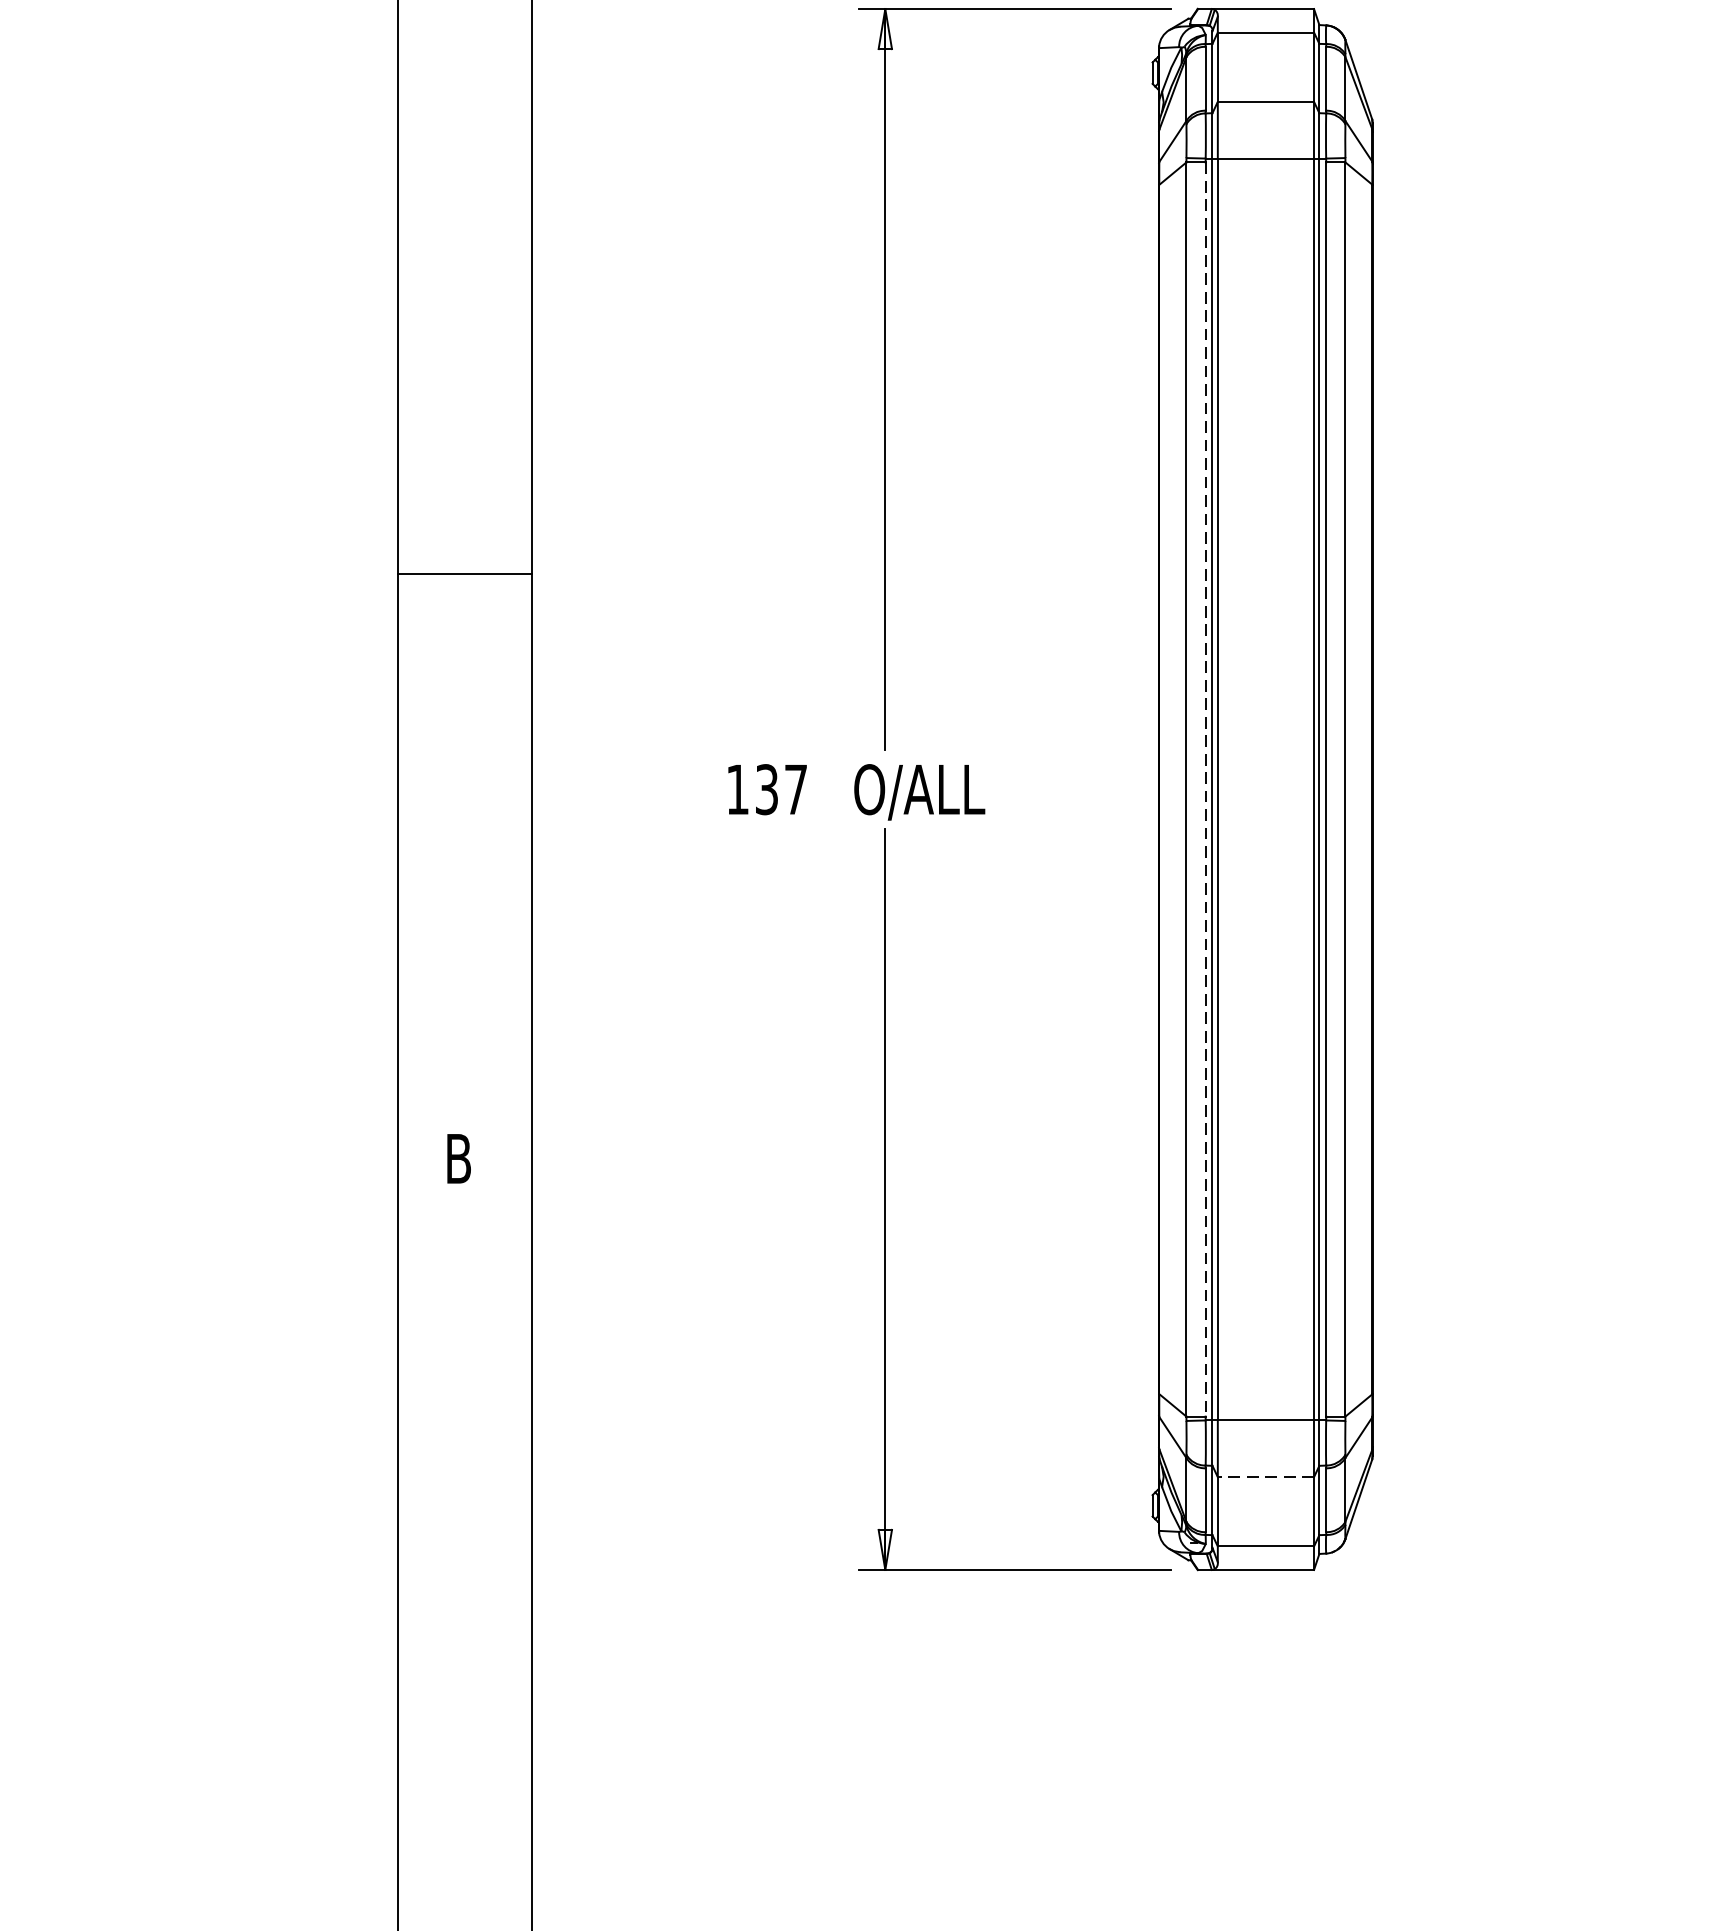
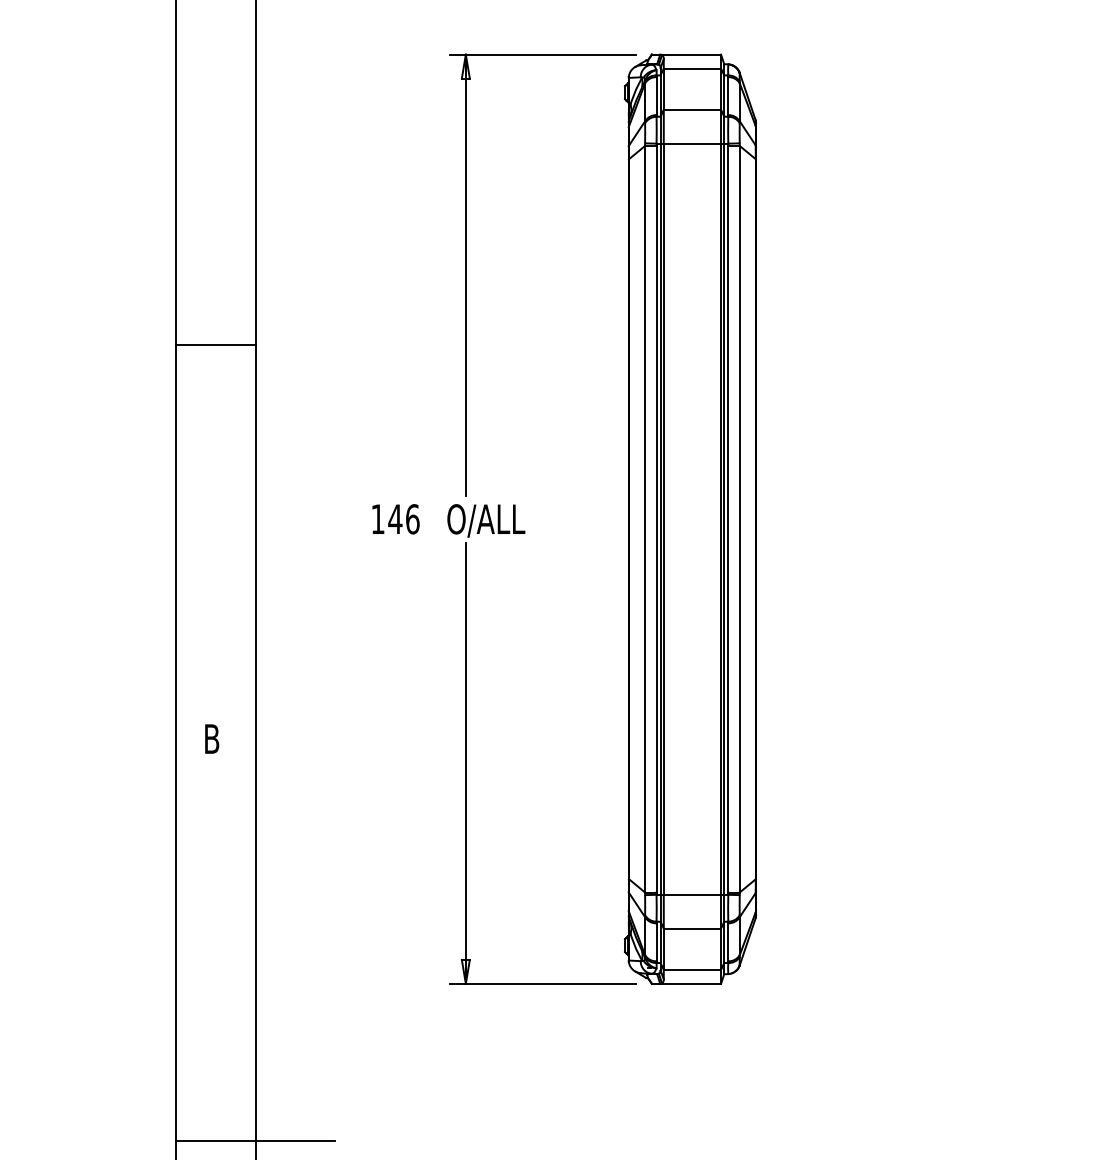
line: (464, 574) -> (215, 345), moved
text: (780, 789) -> (403, 519), 137 -> 146
line: (1205, 789) -> (656, 519), dashed -> solid
line: (1266, 1477) -> (692, 928), dashed -> solid
line: (531, 1833) -> (255, 1140), added

